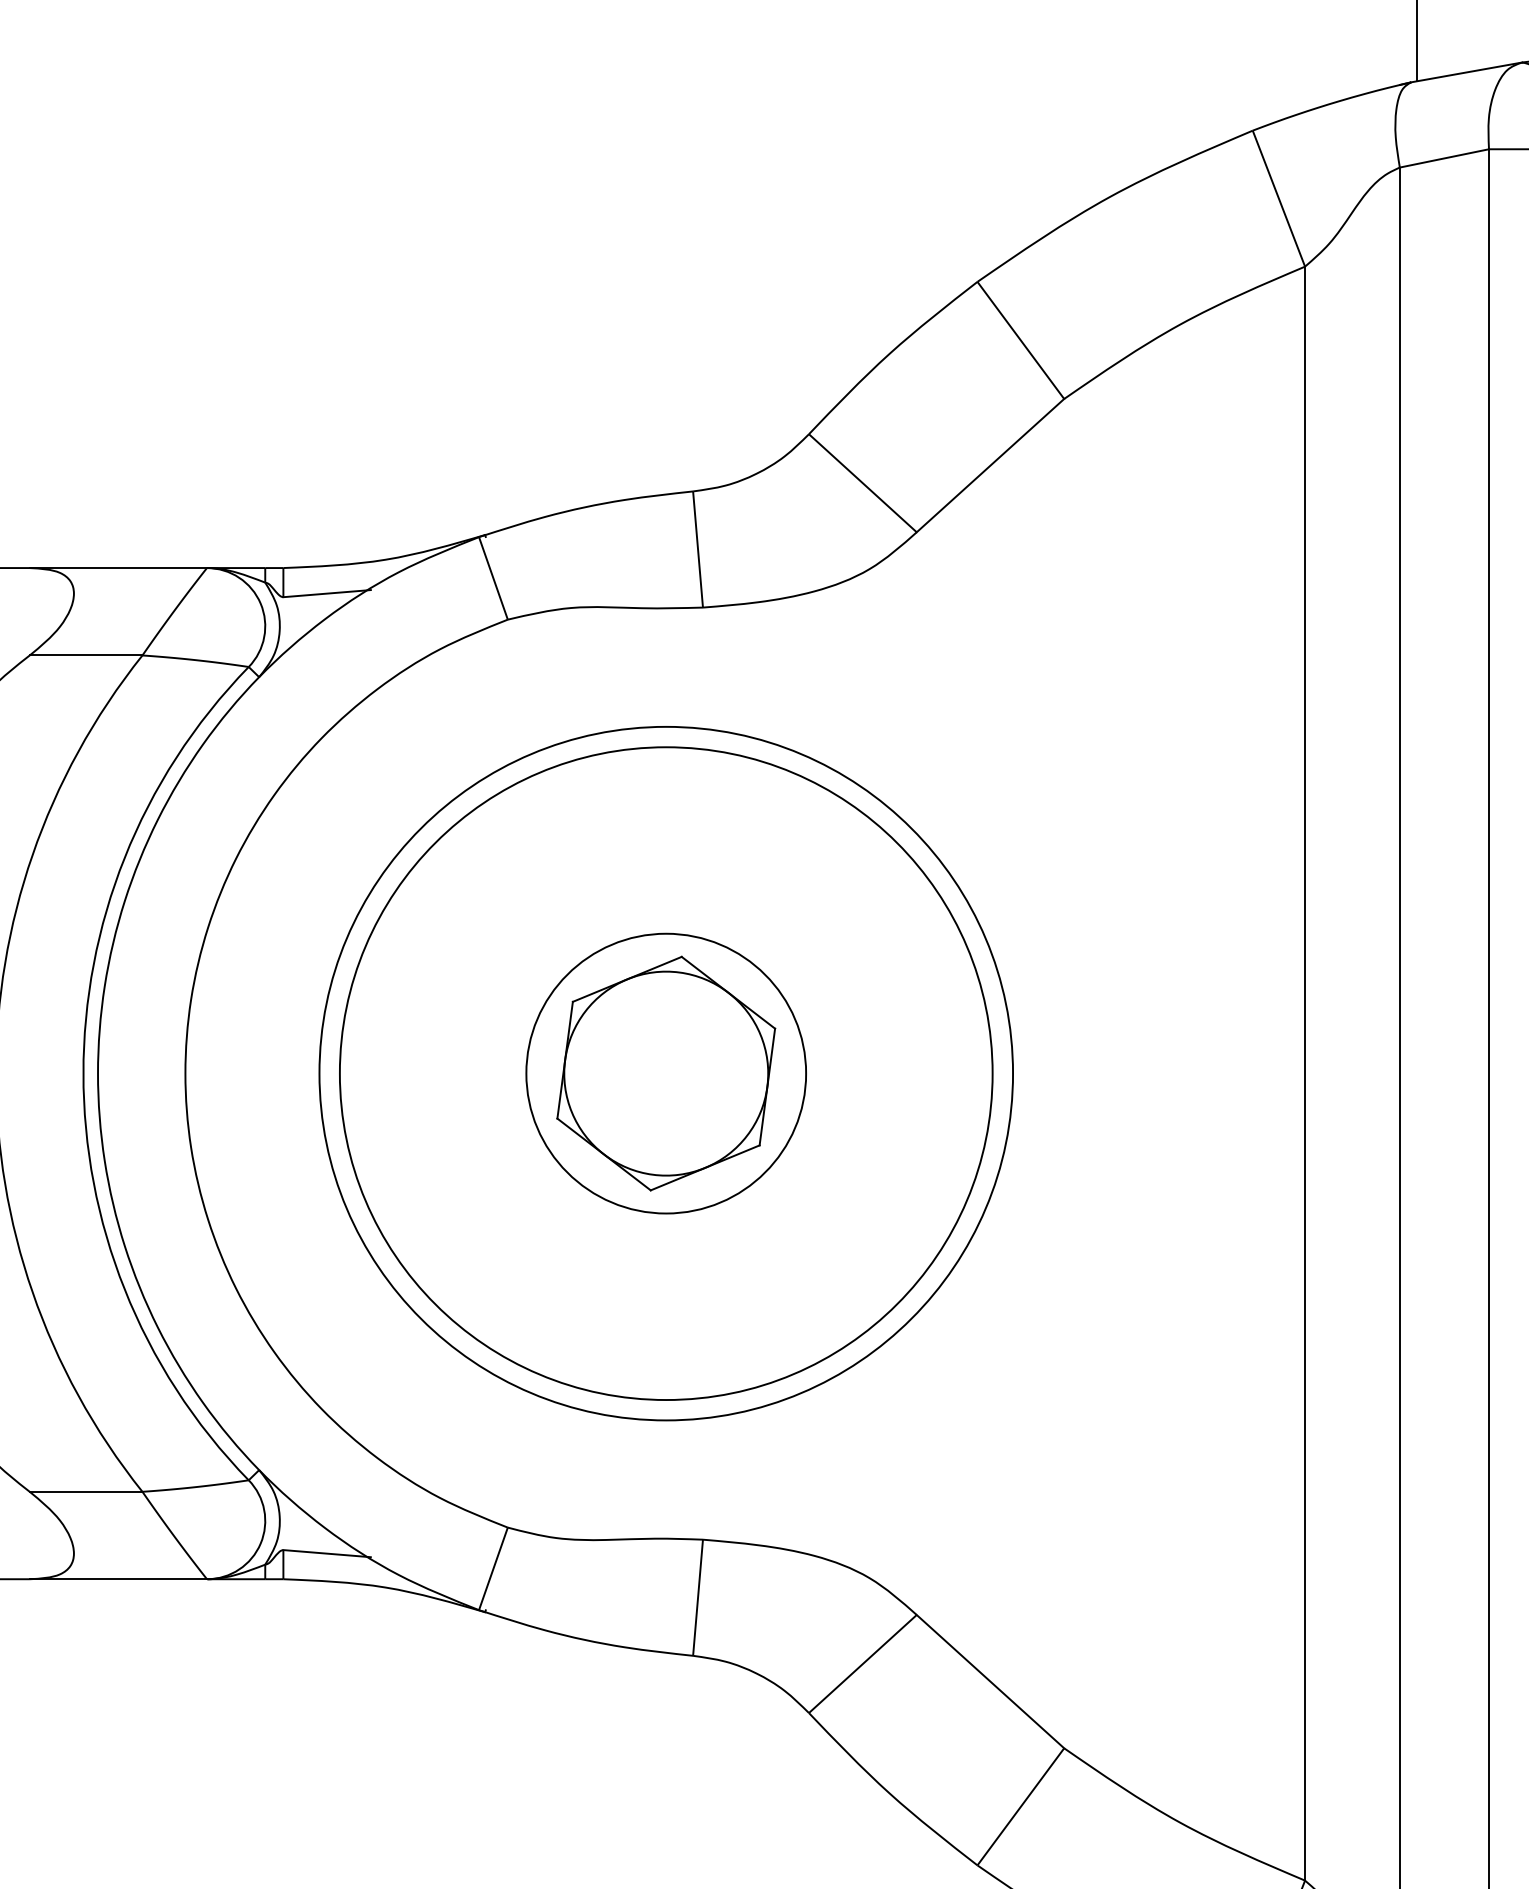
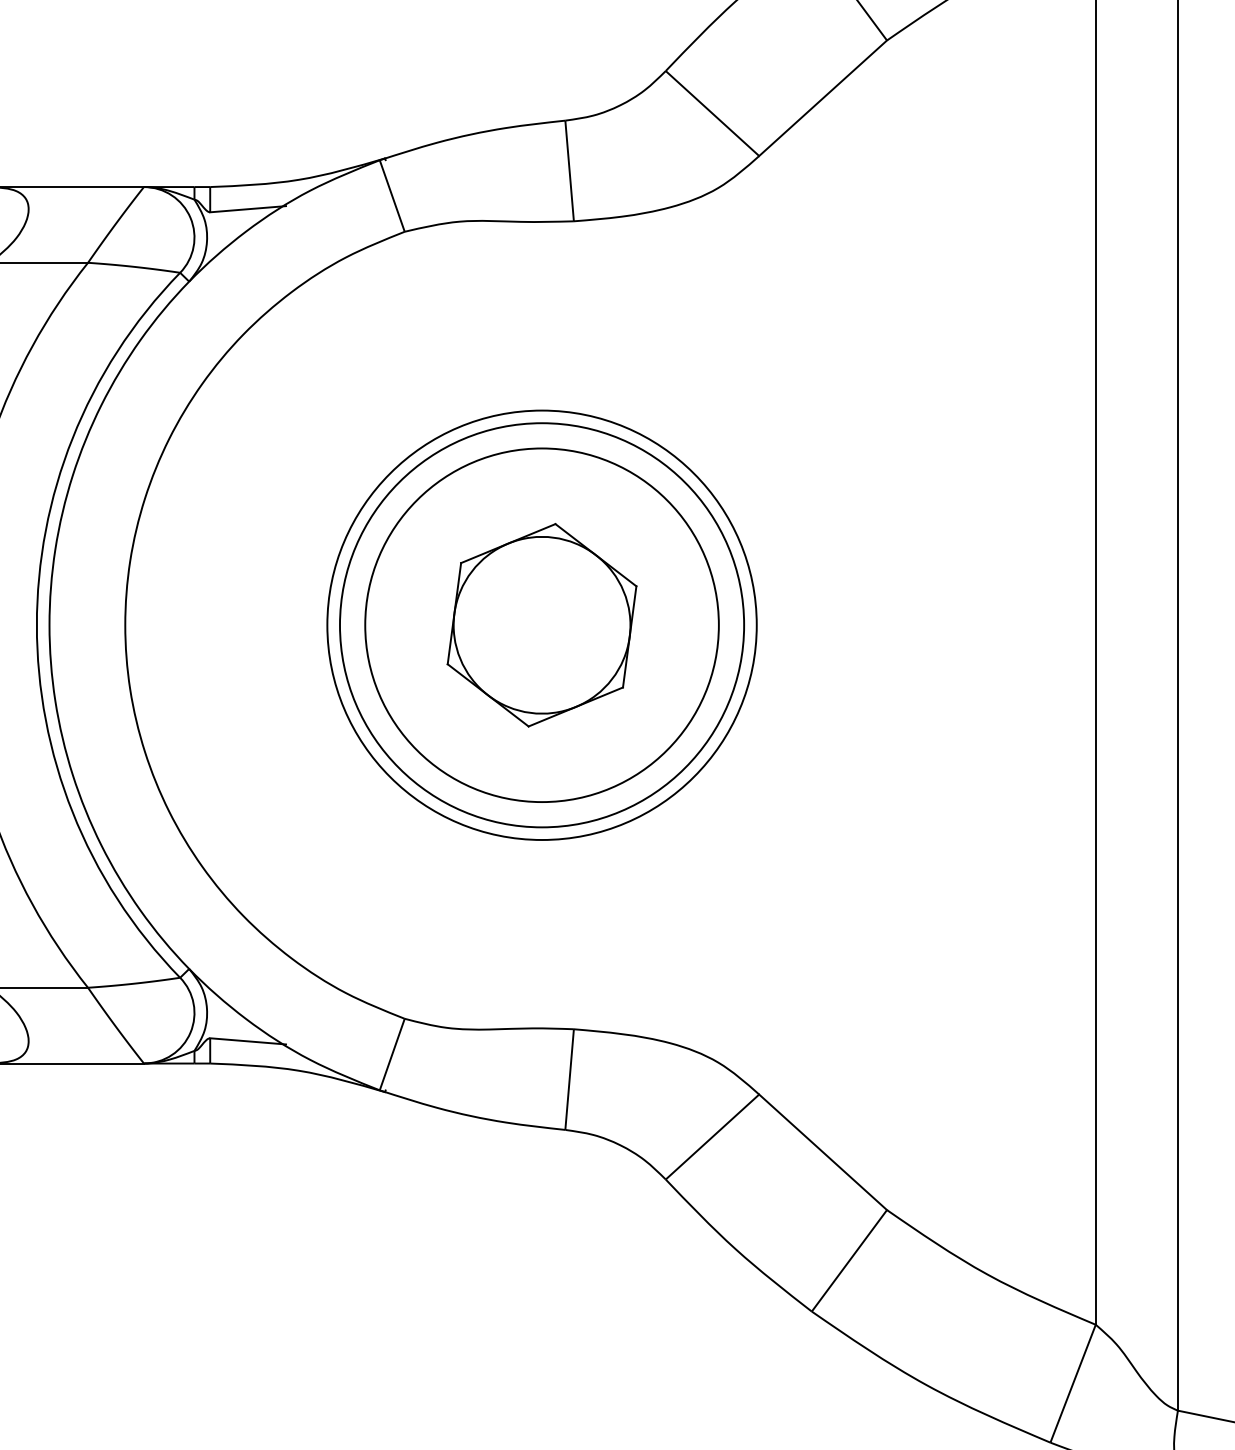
circle: (665, 1073) -> (541, 625), size x0.71
circle: (666, 1073) -> (542, 625), size x0.62
circle: (666, 1073) -> (542, 625), size x1.67

